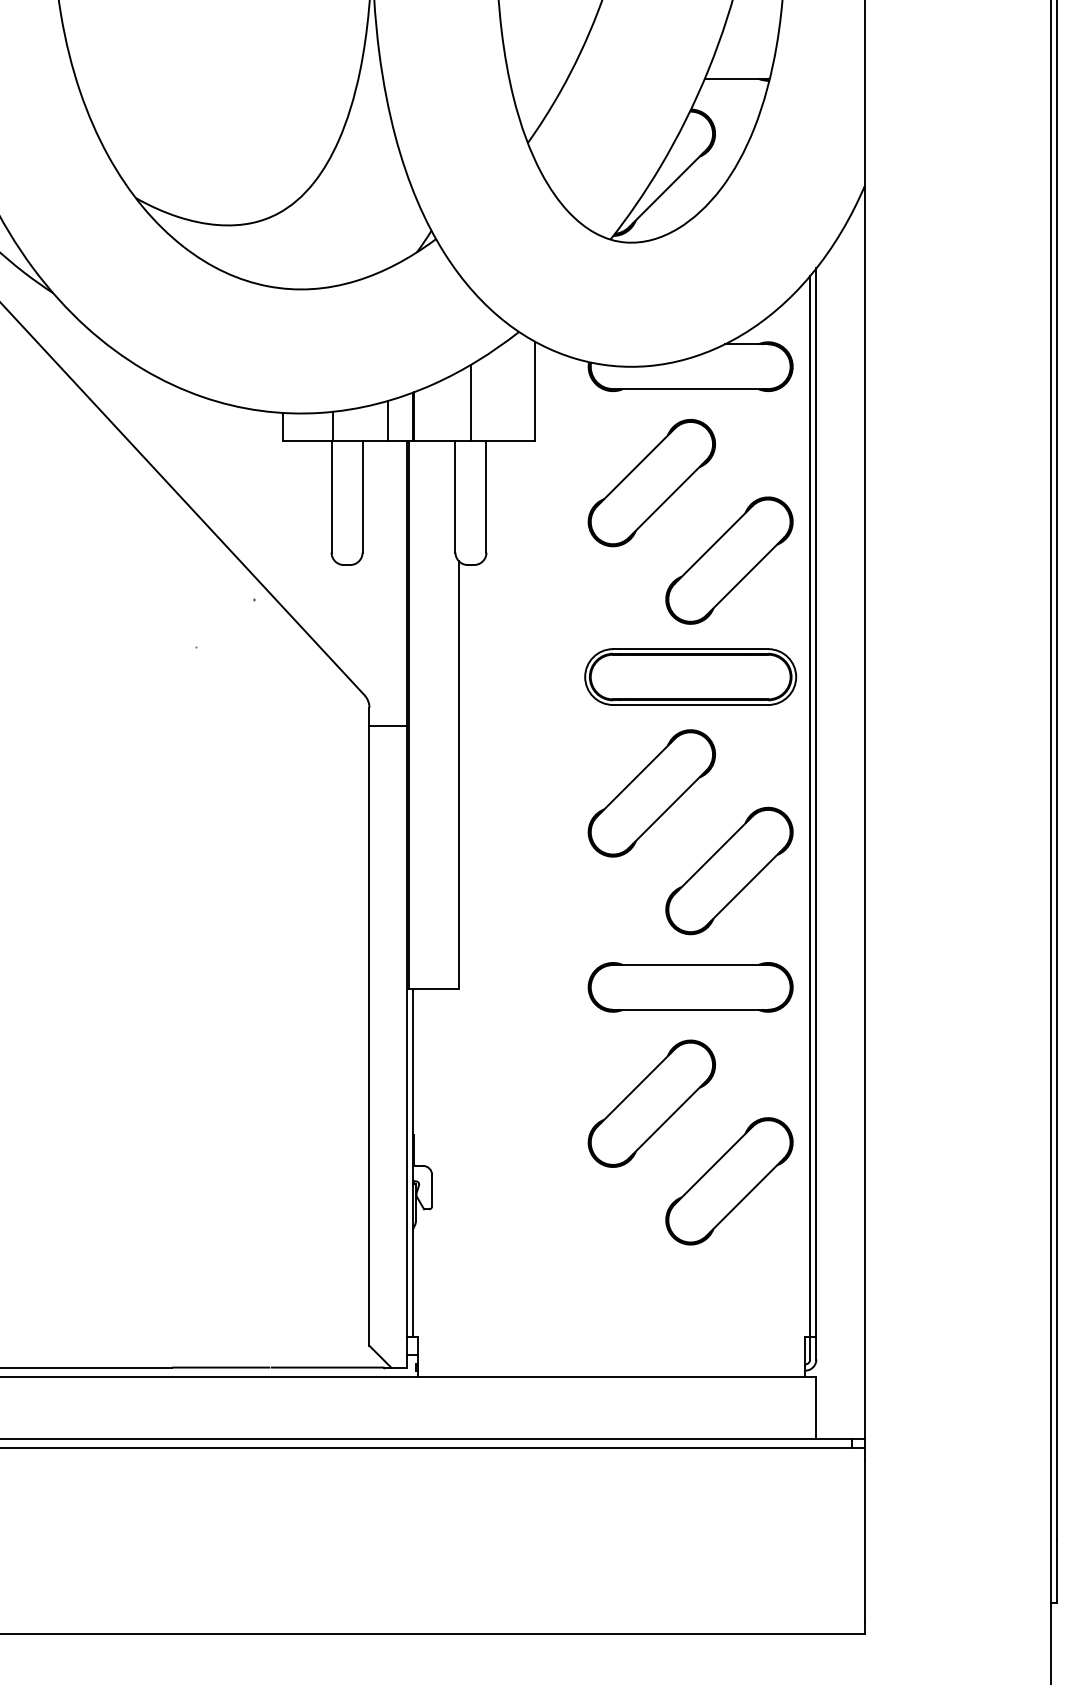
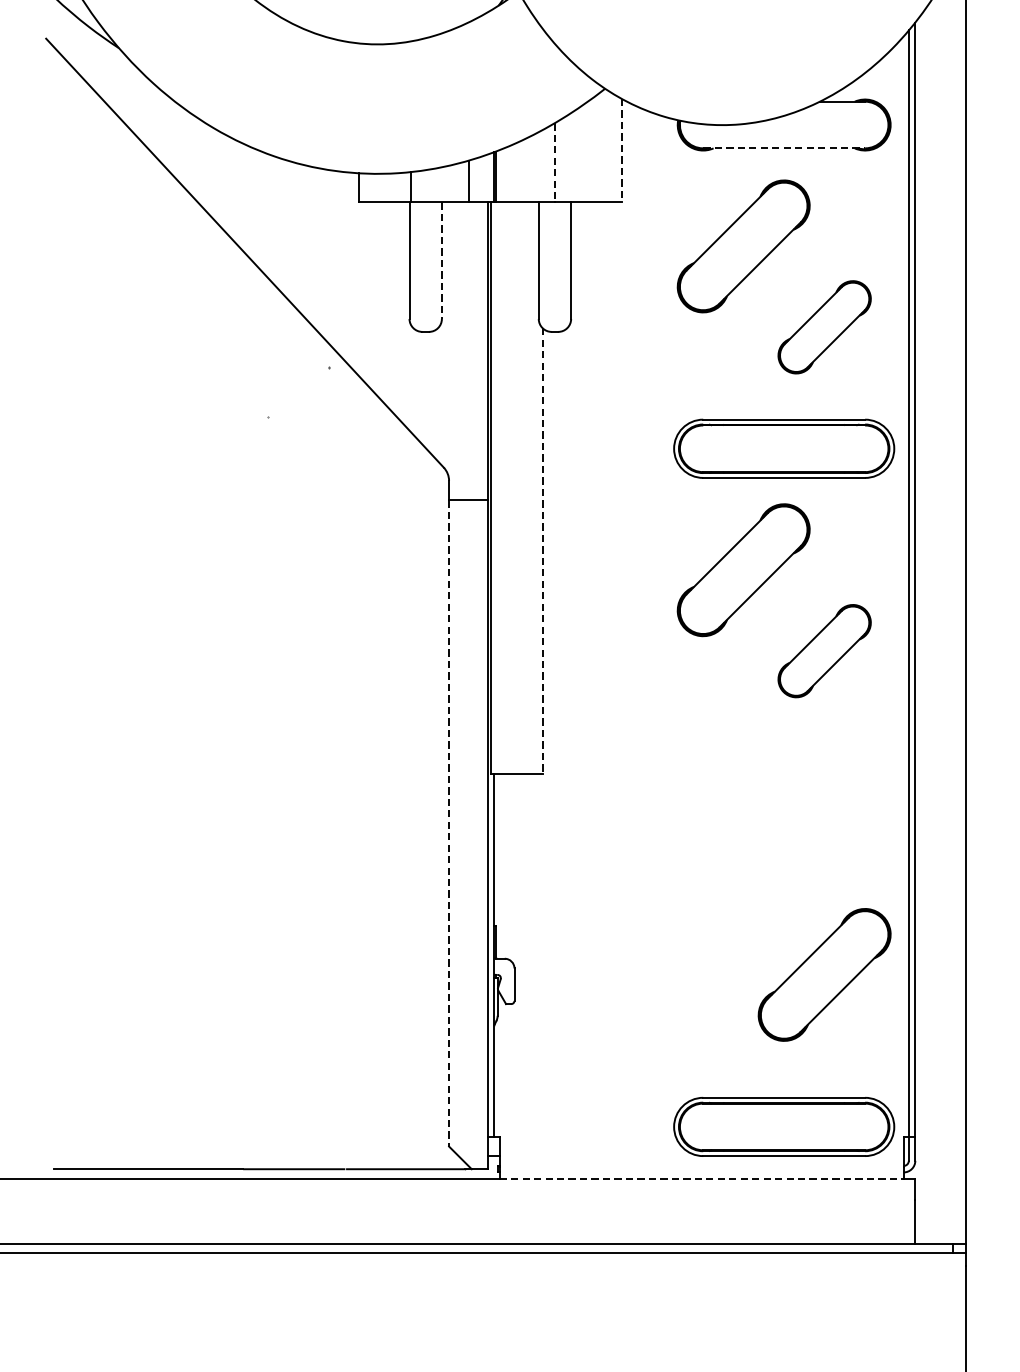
line: (690, 389) -> (784, 148), solid -> dashed
line: (535, 391) -> (622, 150), solid -> dashed
line: (470, 402) -> (554, 162), solid -> dashed
line: (362, 496) -> (441, 260), solid -> dashed
part: (729, 560) -> (824, 327), size x0.7
line: (459, 775) -> (542, 551), solid -> dashed
part: (729, 870) -> (824, 650), size x0.7
part: (690, 987) -> (784, 772), removed
line: (369, 1036) -> (449, 823), solid -> dashed
part: (651, 1103) -> (743, 893), removed
part: (690, 1326) -> (784, 1126), added
line: (611, 1376) -> (701, 1178), solid -> dashed

